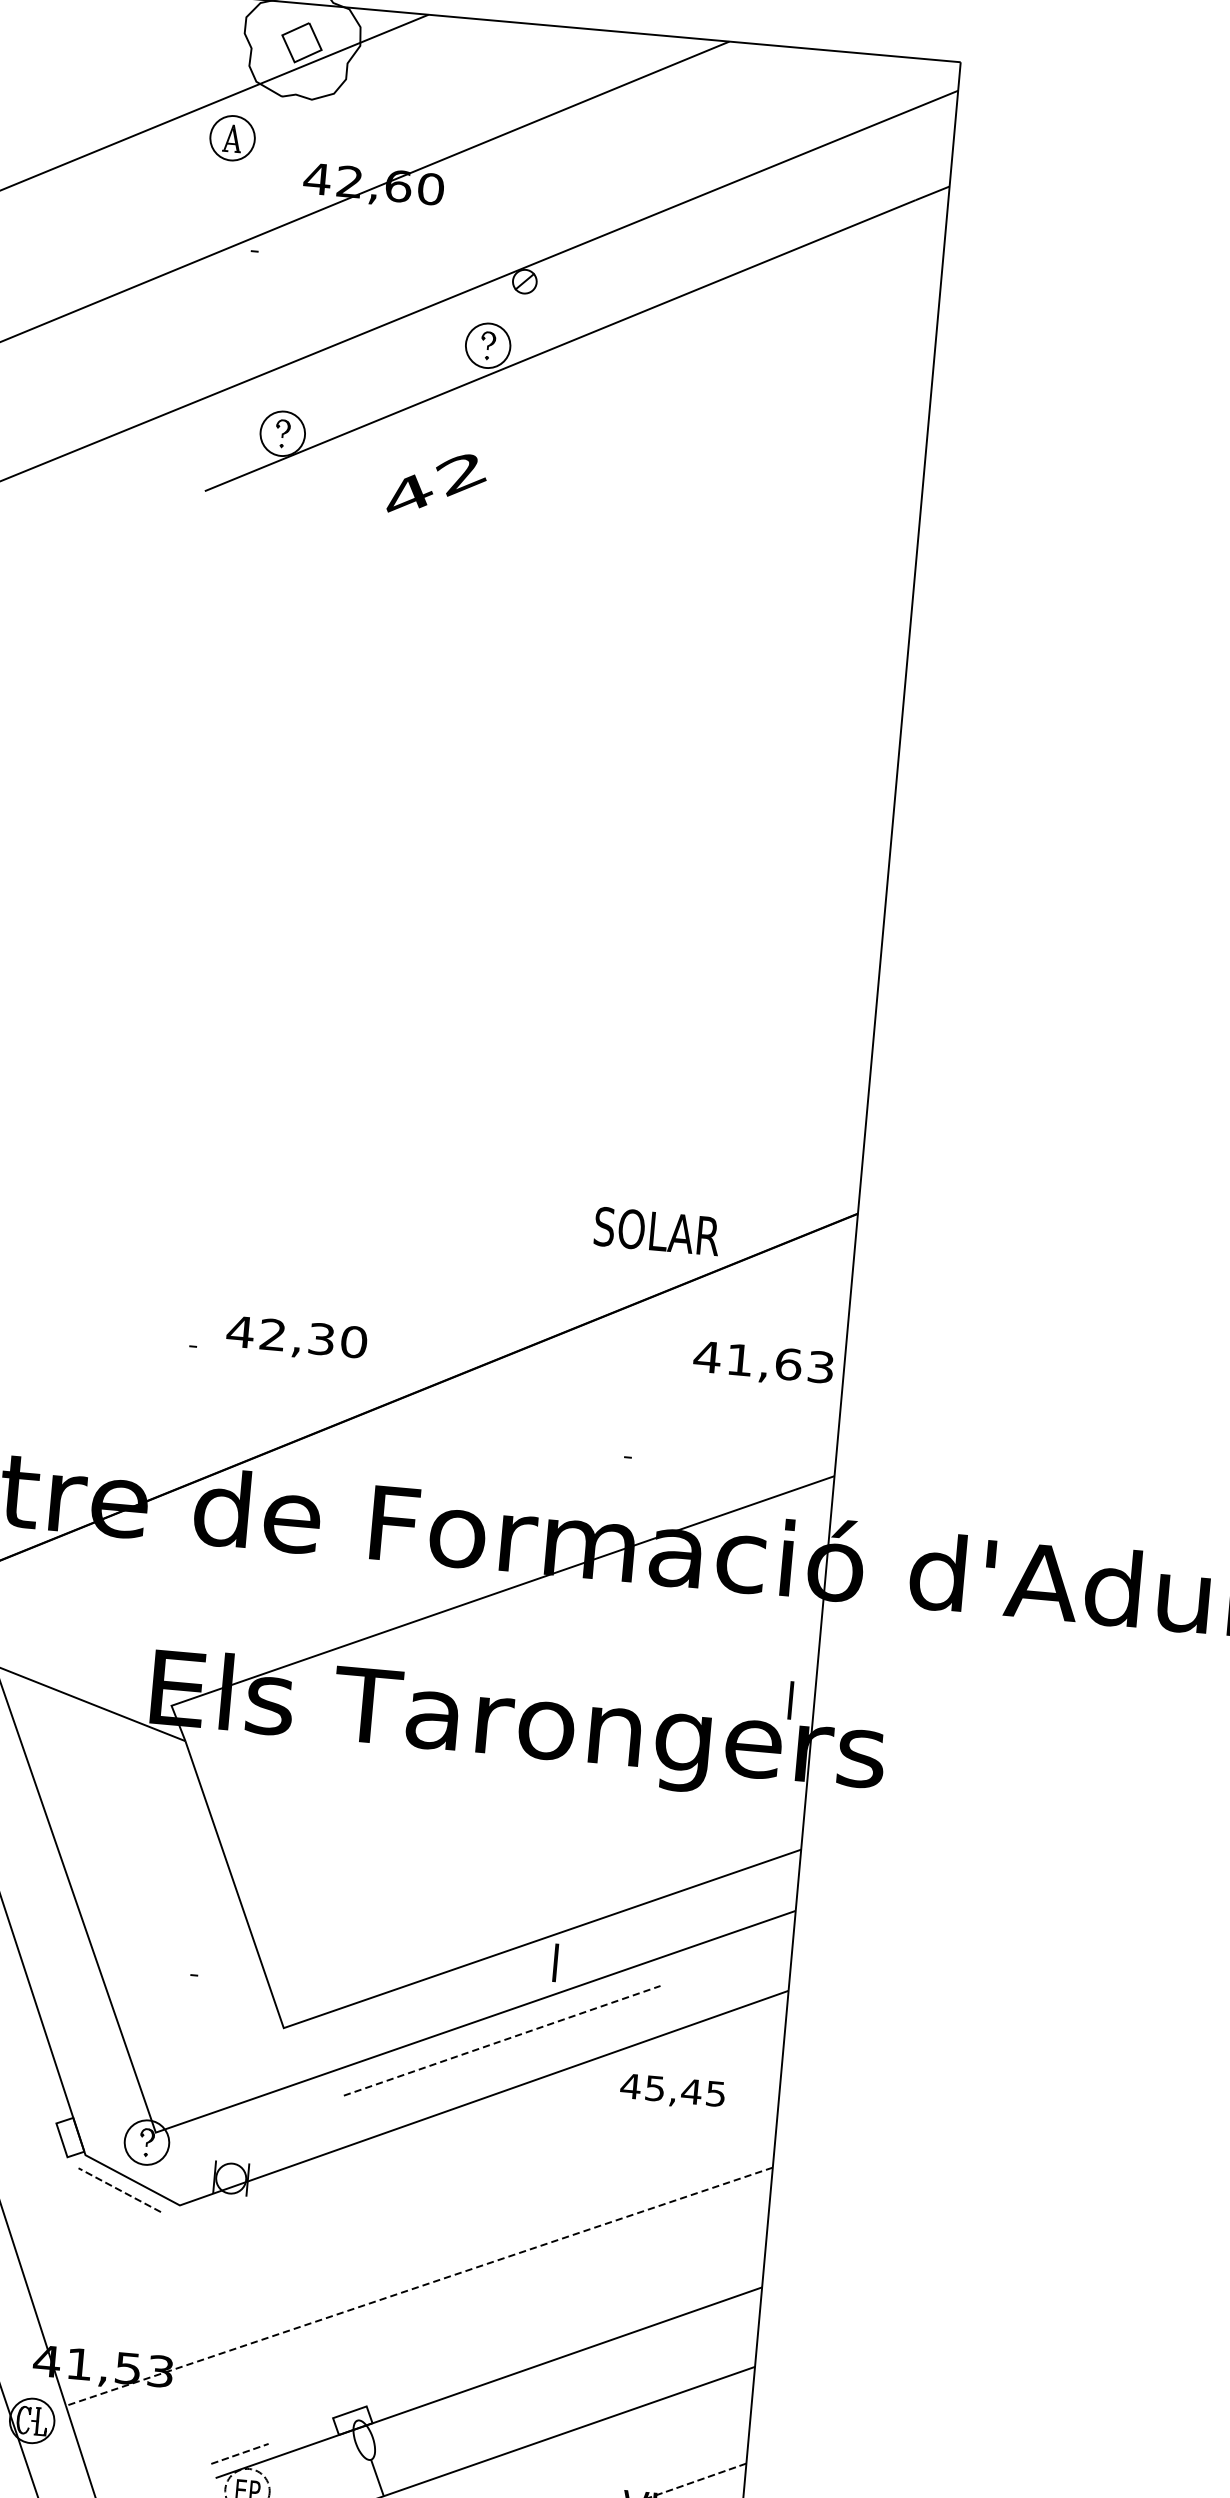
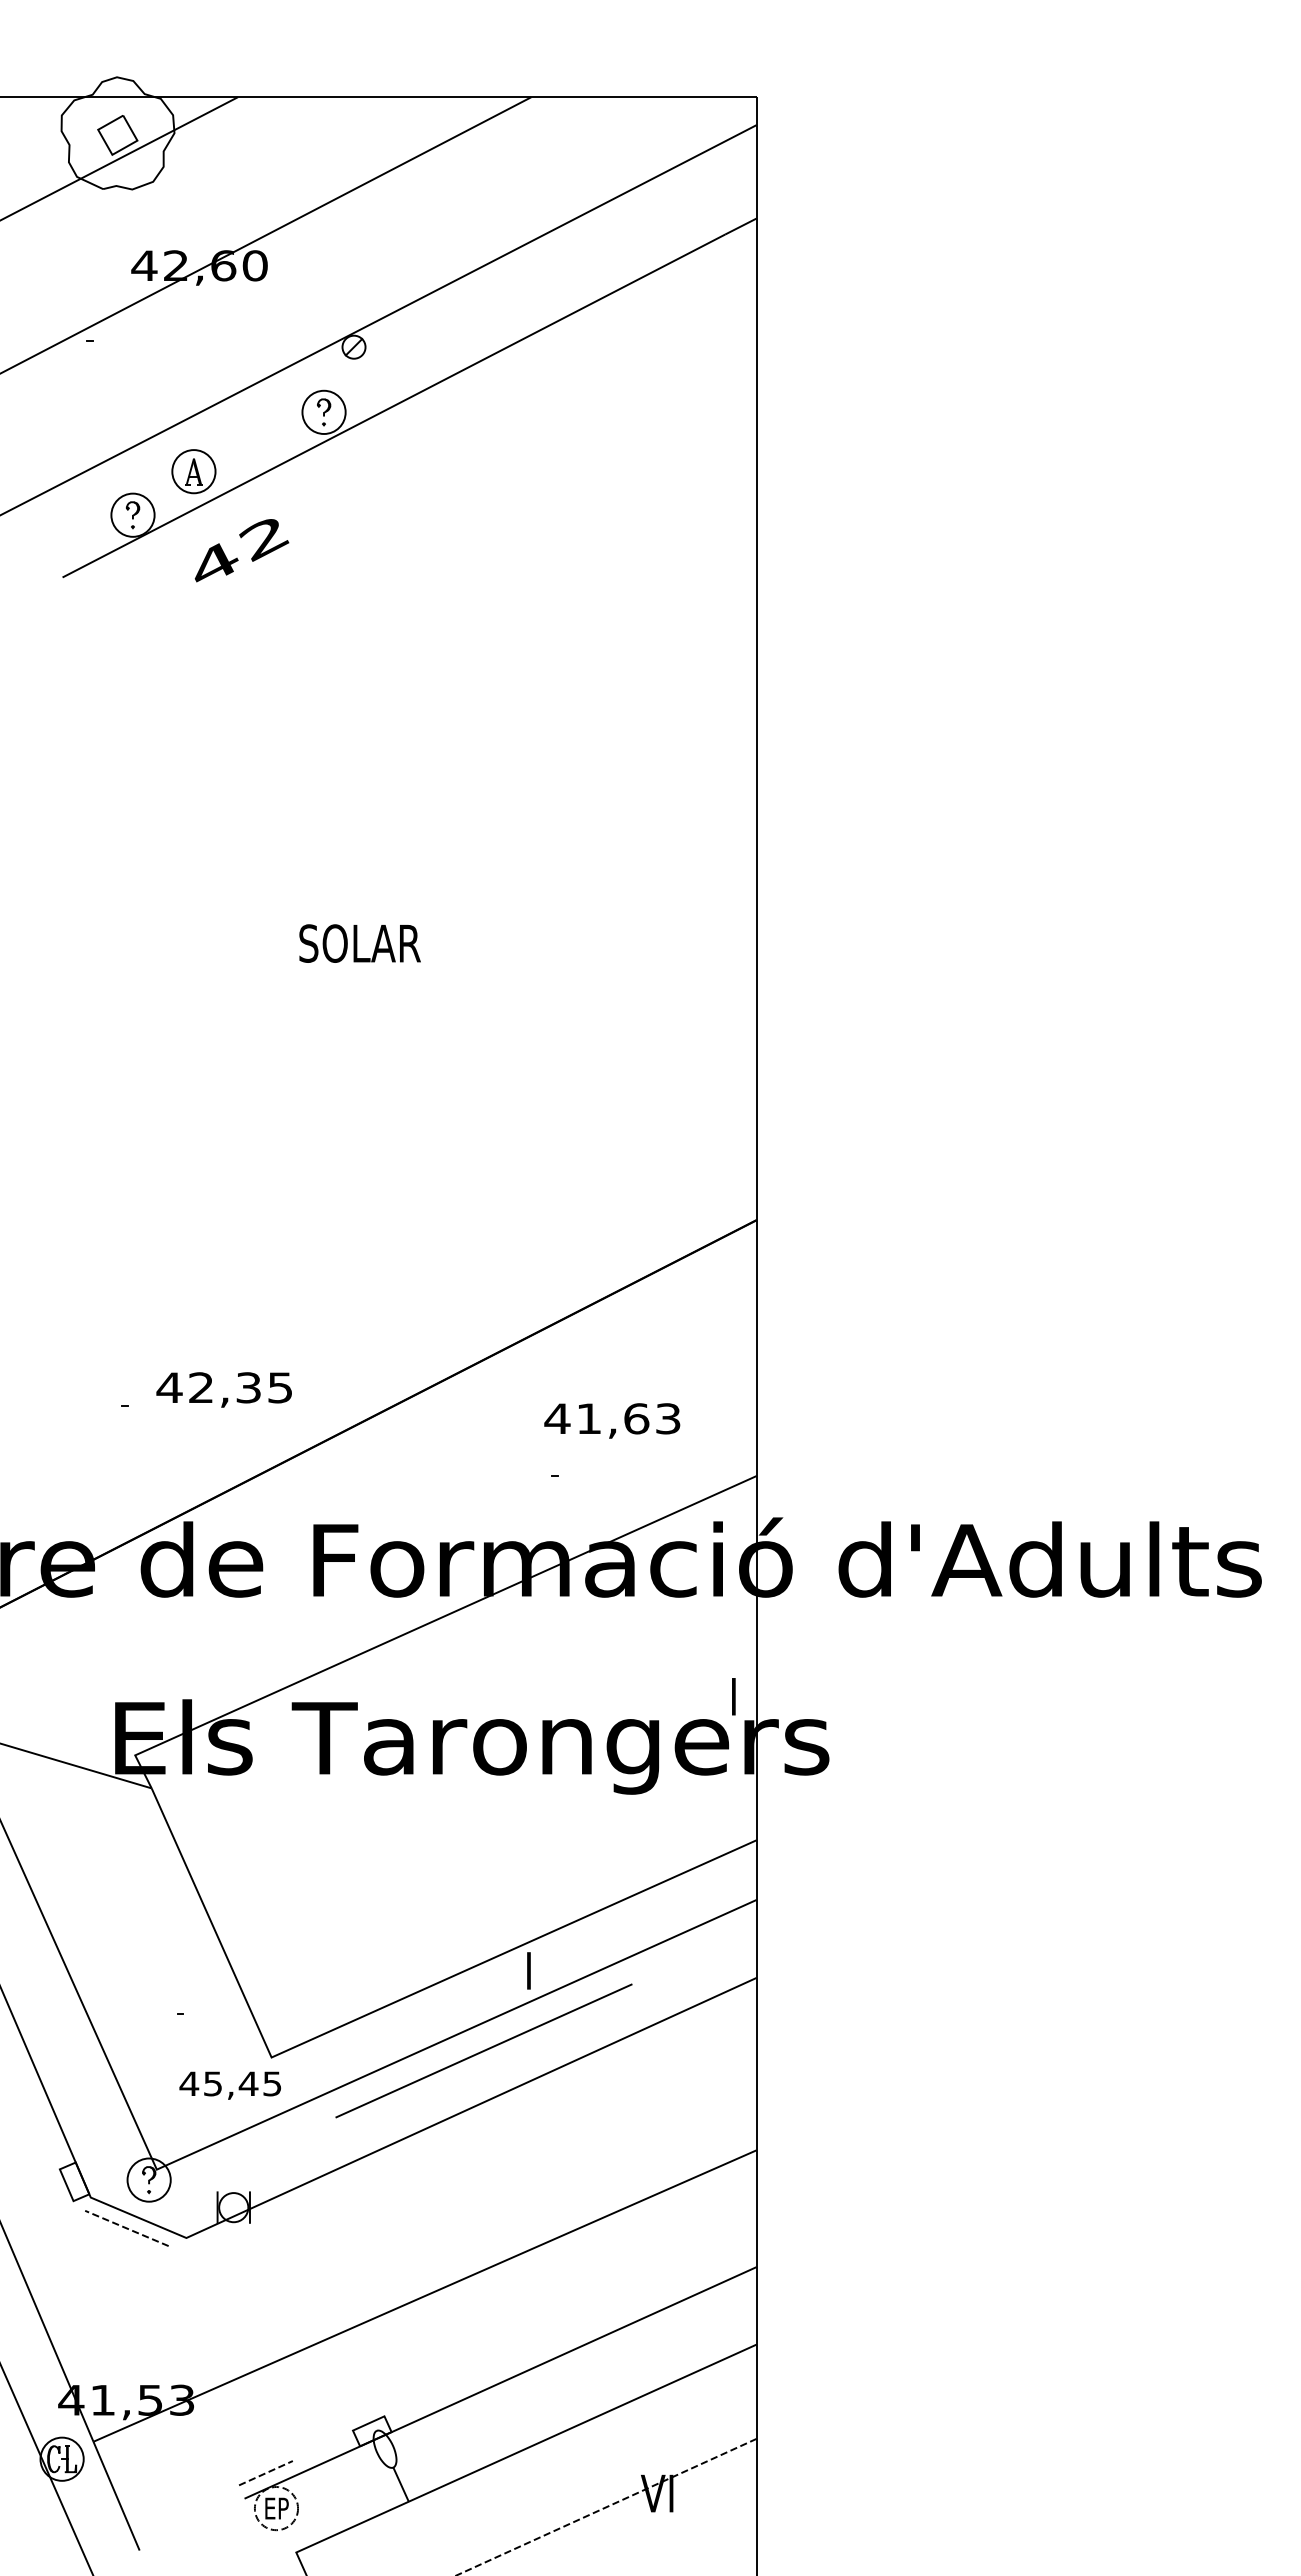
part: (232, 138) -> (193, 471), moved
text: (436, 484) -> (241, 550), moved
text: (656, 1231) -> (359, 943), moved
text: (354, 1341) -> (280, 1387), 42,30 -> 42,35
text: (763, 1363) -> (612, 1420), moved
line: (502, 2040) -> (484, 2050), dashed -> solid
text: (671, 2091) -> (229, 2085), moved
line: (418, 2287) -> (424, 2296), dashed -> solid

